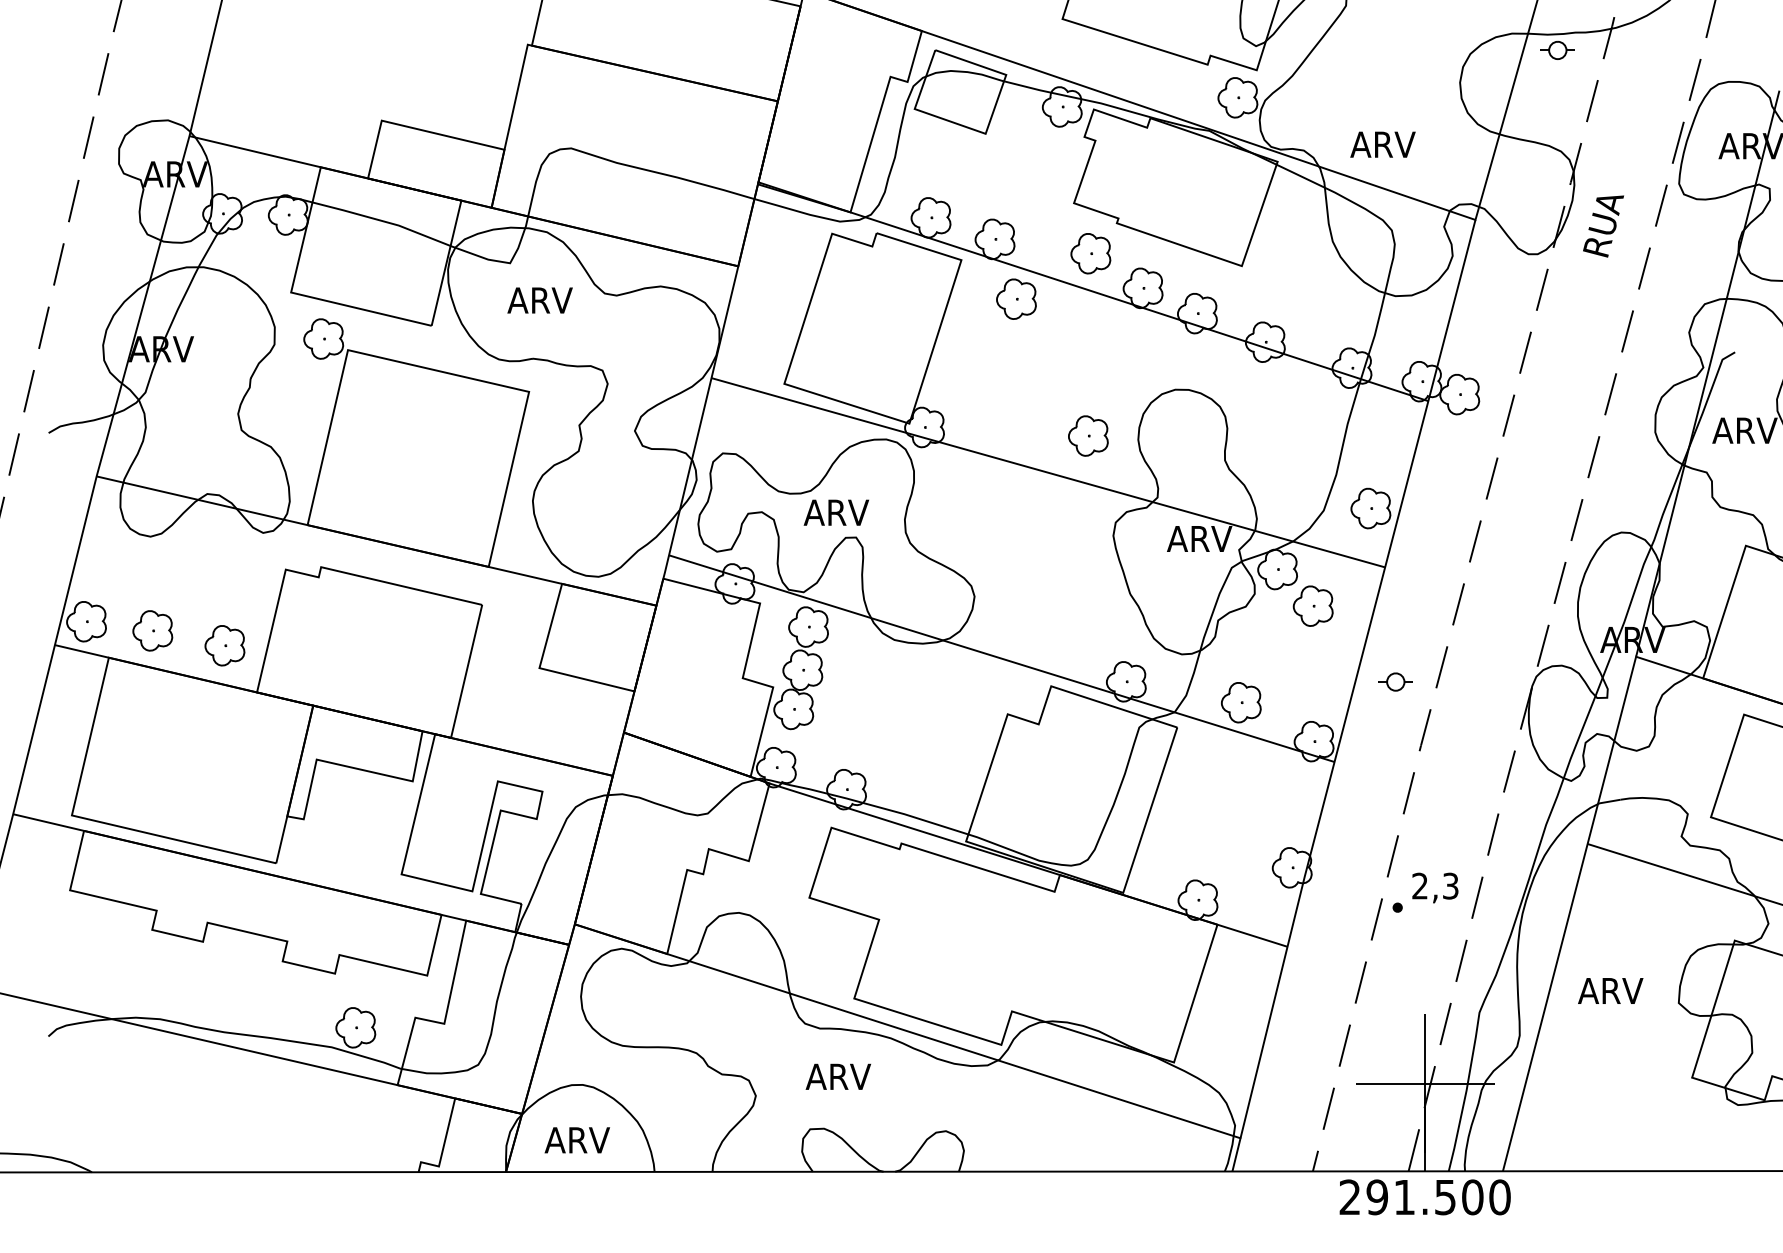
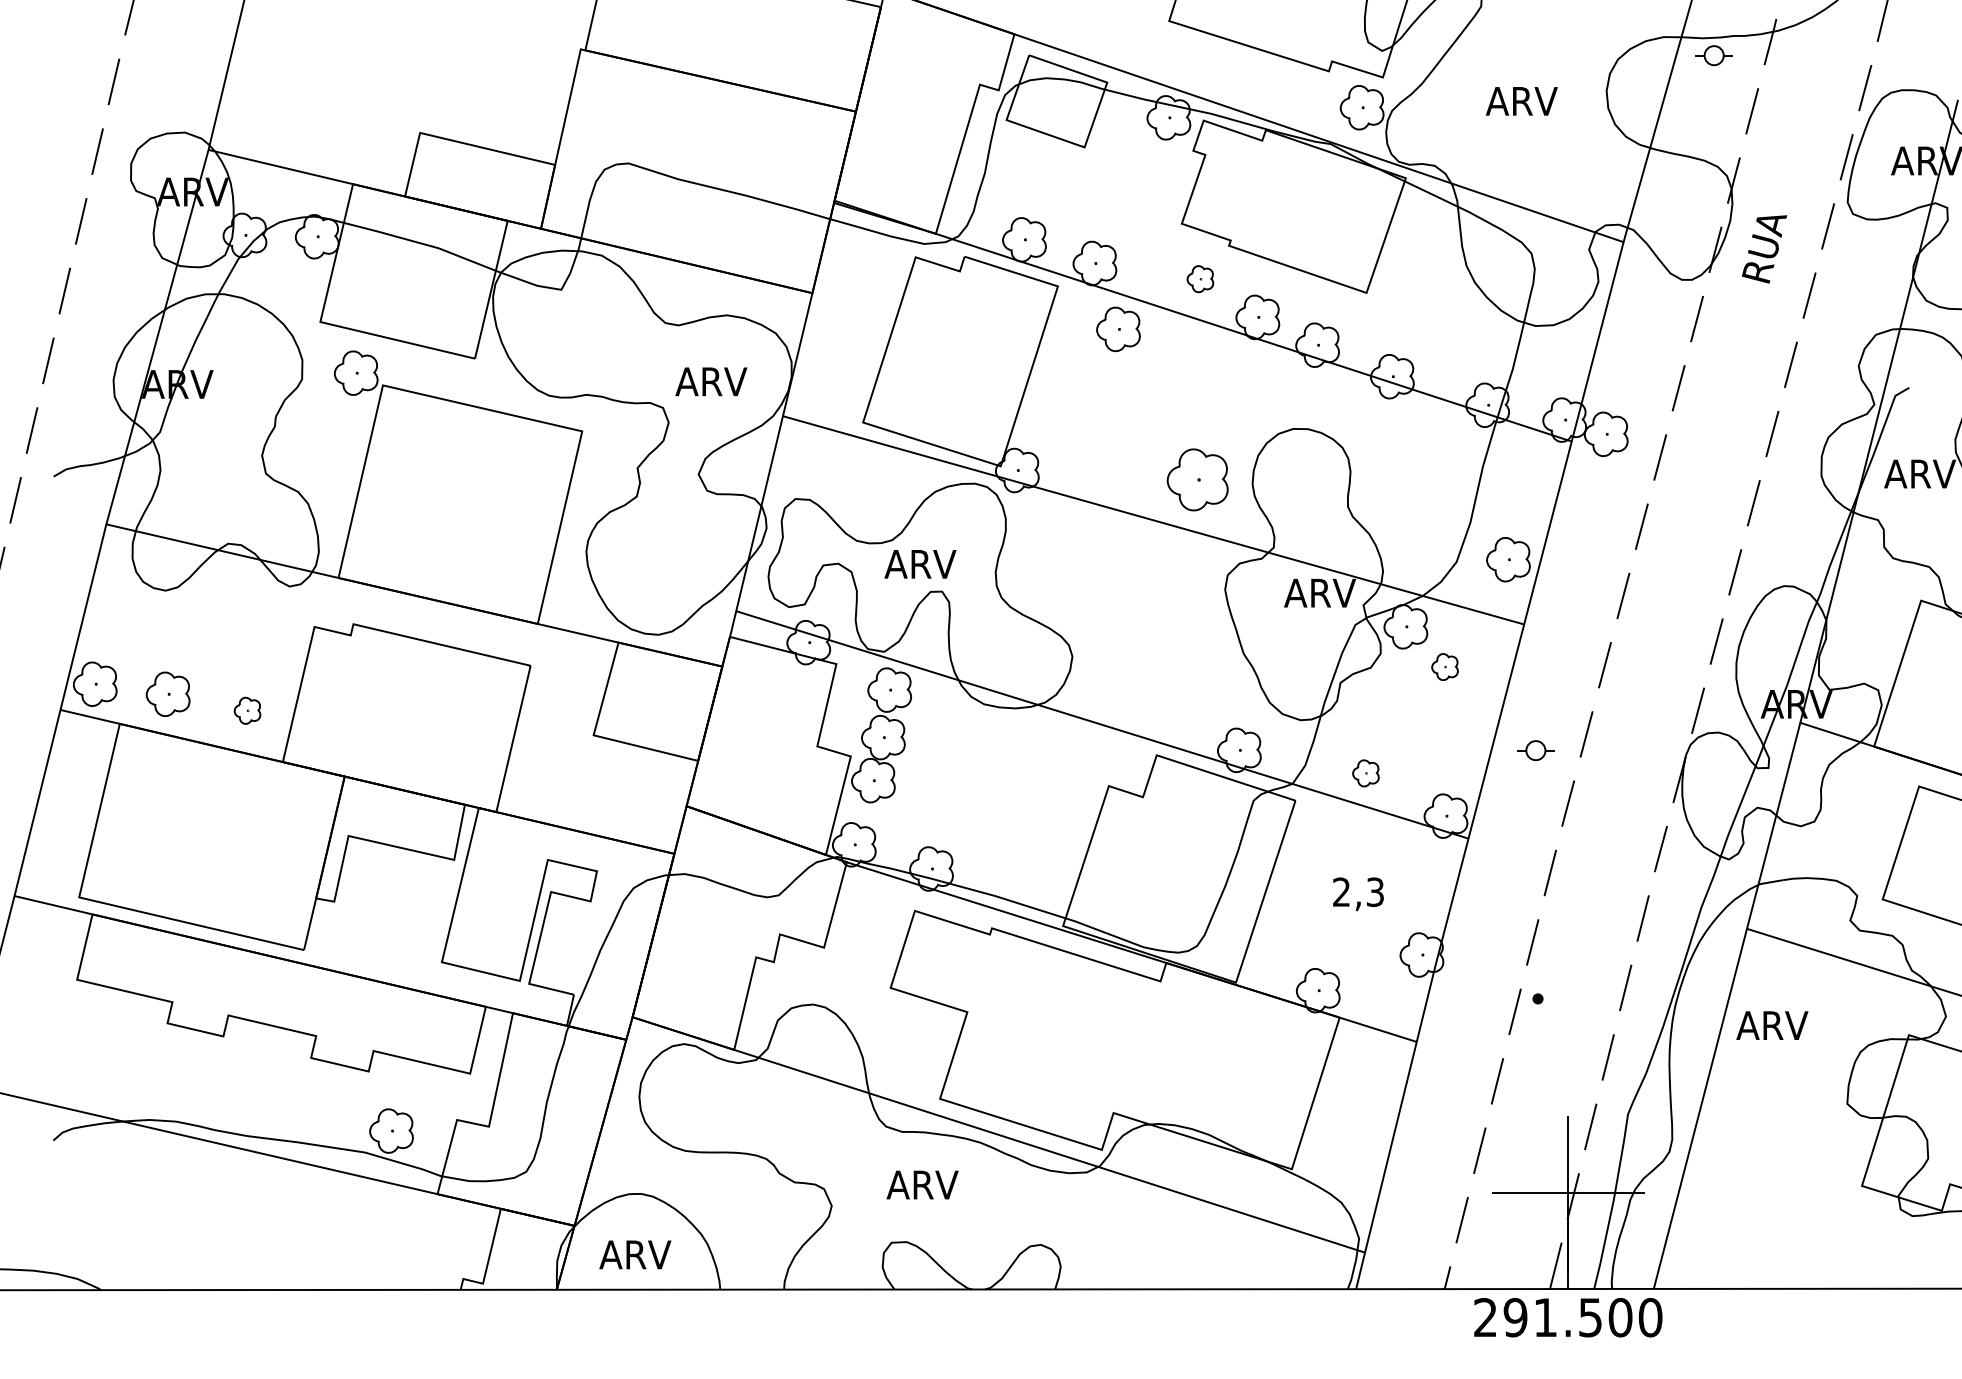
text: (1382, 144) -> (1521, 101), moved
part: (1090, 252) -> (1200, 278), size x0.6
text: (540, 300) -> (711, 381), moved
part: (1088, 435) -> (1197, 479), size x1.4
part: (1312, 605) -> (1444, 666), size x0.6
part: (224, 645) -> (247, 710), size x0.6
part: (1240, 702) -> (1365, 773), size x0.6
text: (1435, 888) -> (1358, 894), moved
text: (1610, 990) -> (1772, 1025), moved

